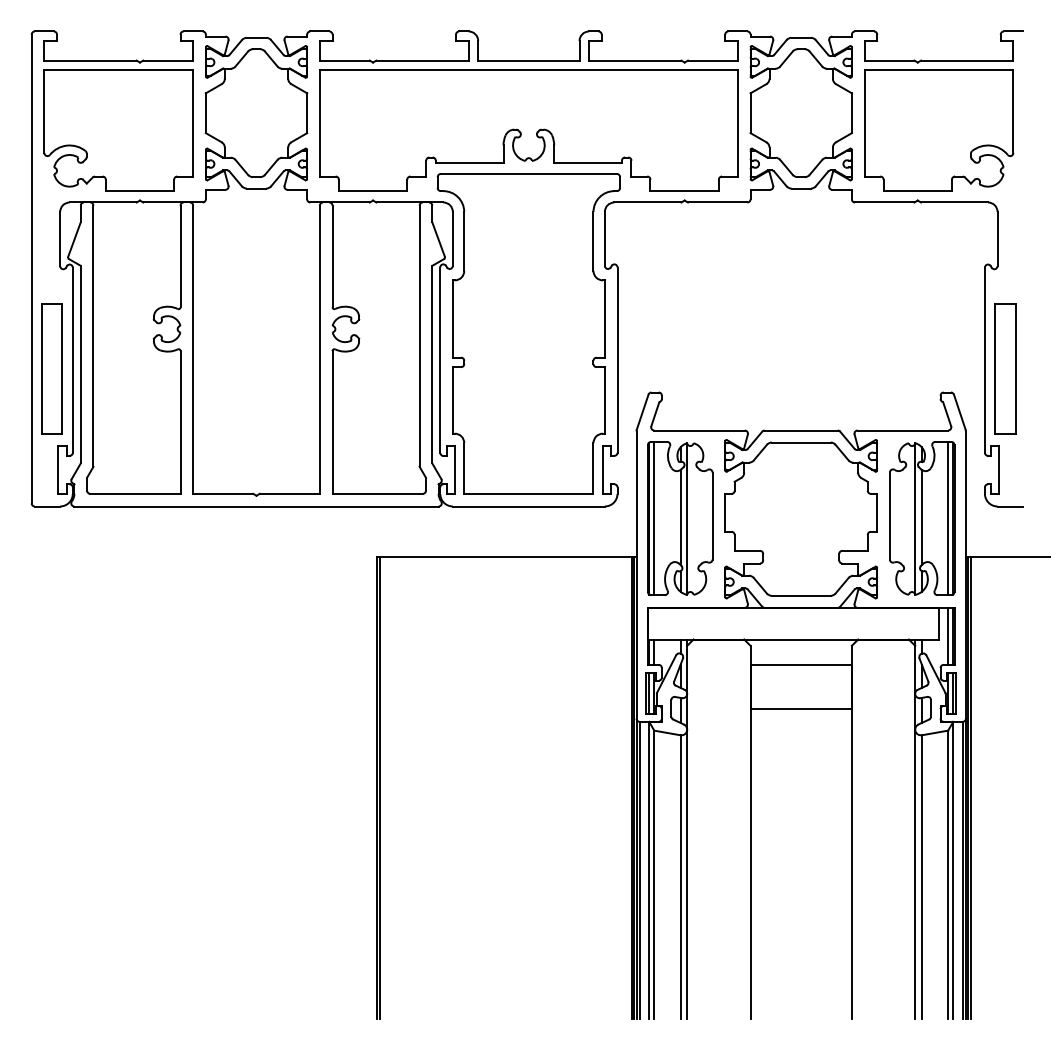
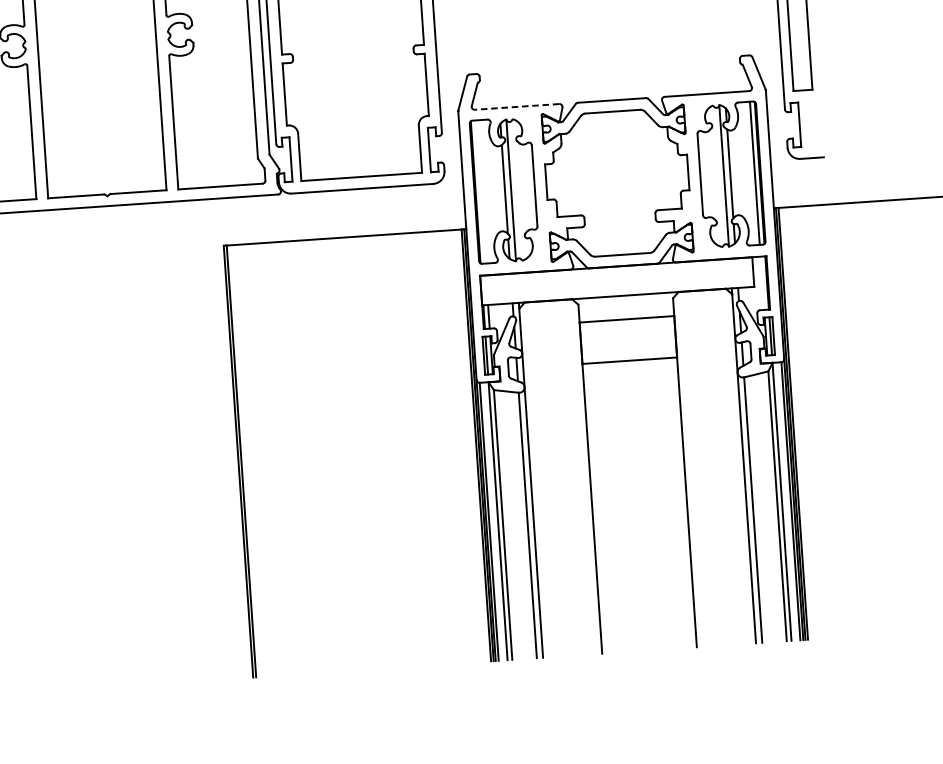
line: (699, 430) -> (517, 106), solid -> dashed
line: (654, 518) -> (480, 191), removed
line: (948, 635) -> (762, 282), removed

